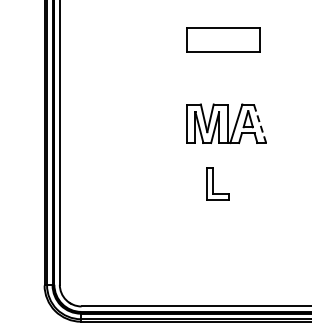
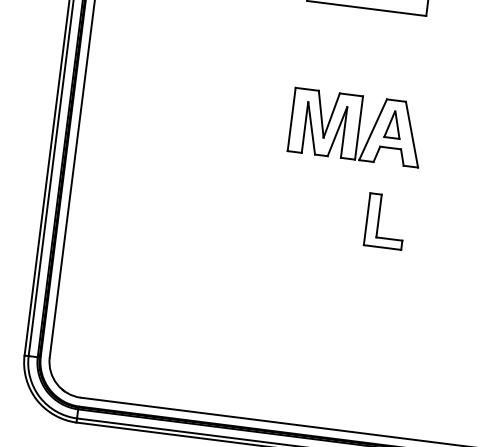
line: (259, 123) -> (411, 134), dashed -> solid
part: (217, 183) -> (385, 220), moved

